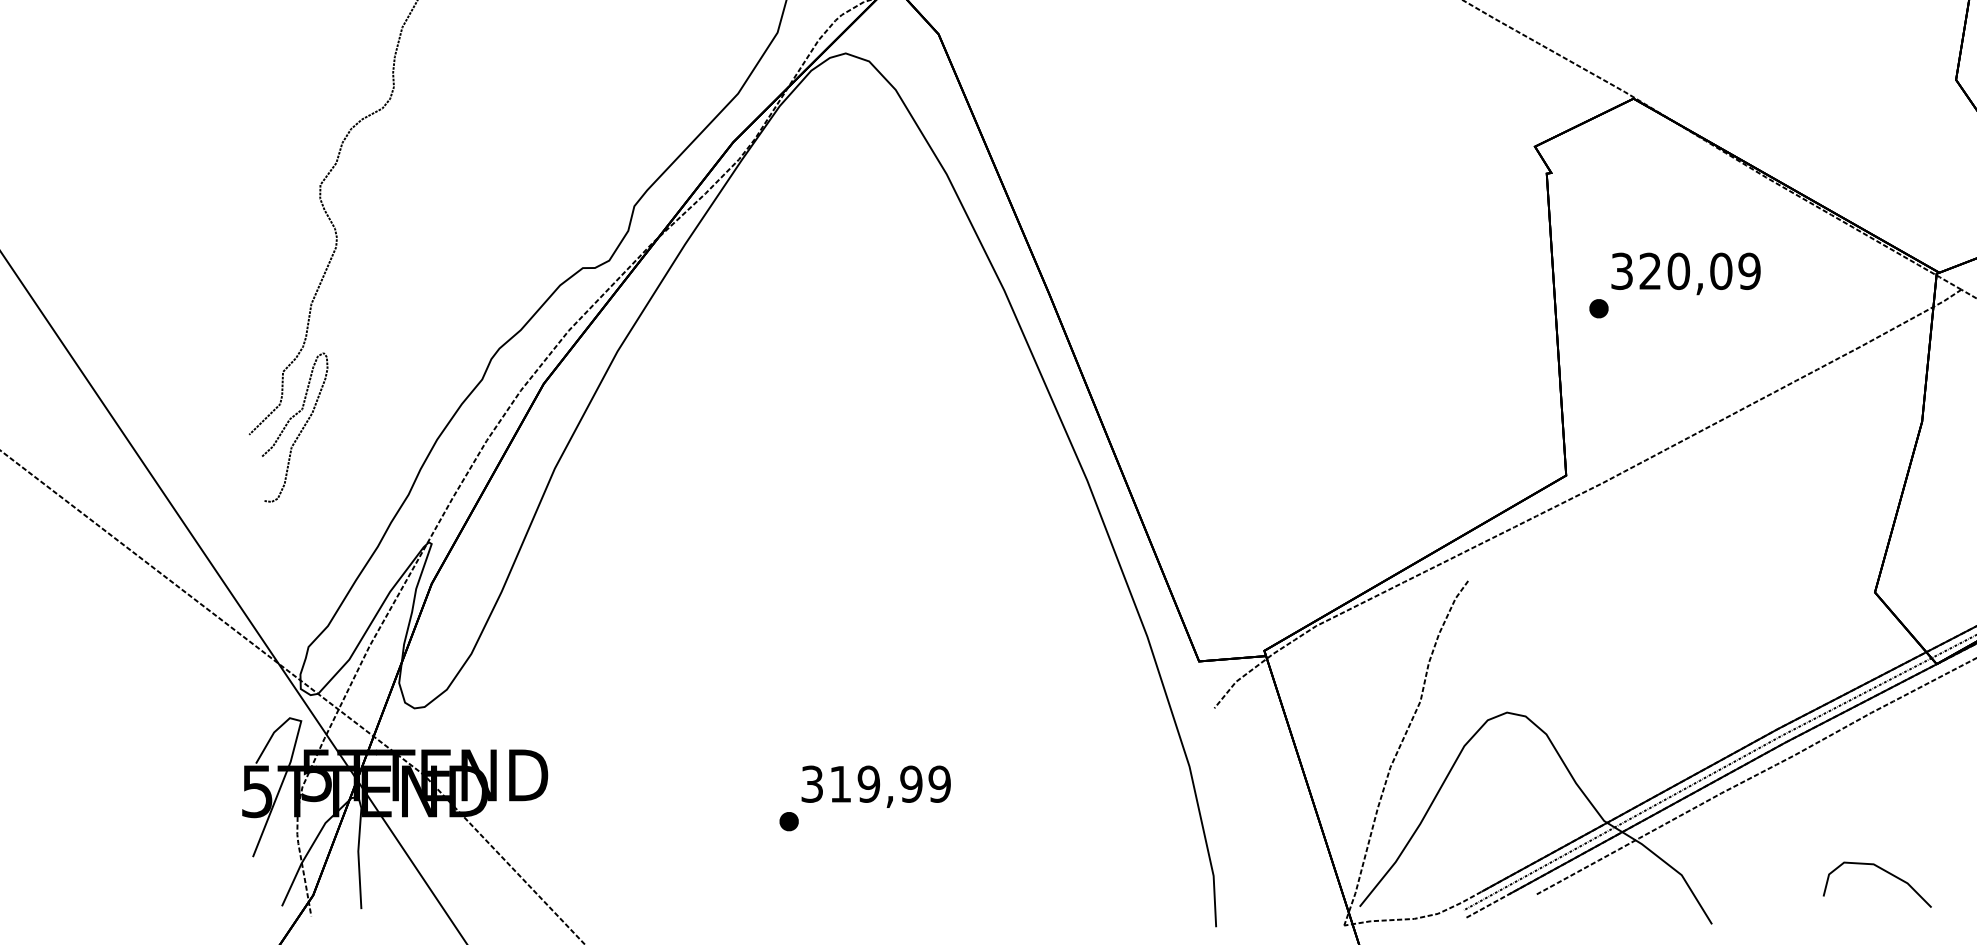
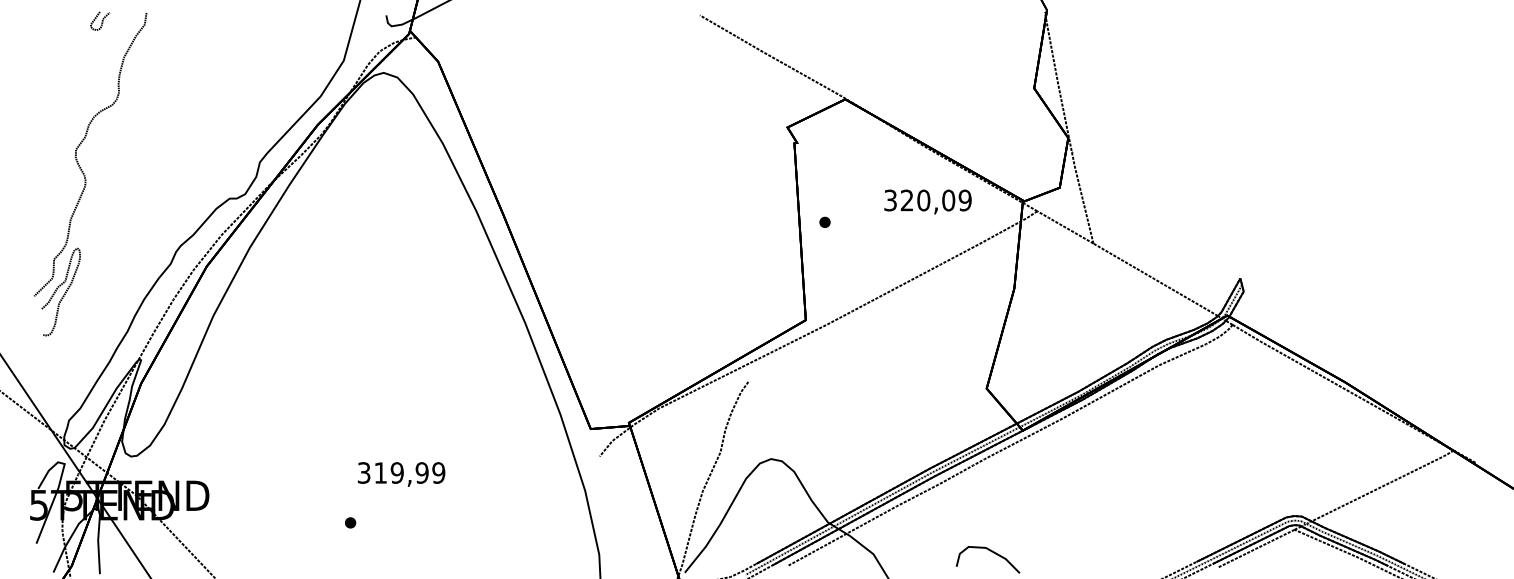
text: (1685, 273) -> (927, 201), moved
text: (876, 786) -> (401, 474), moved

